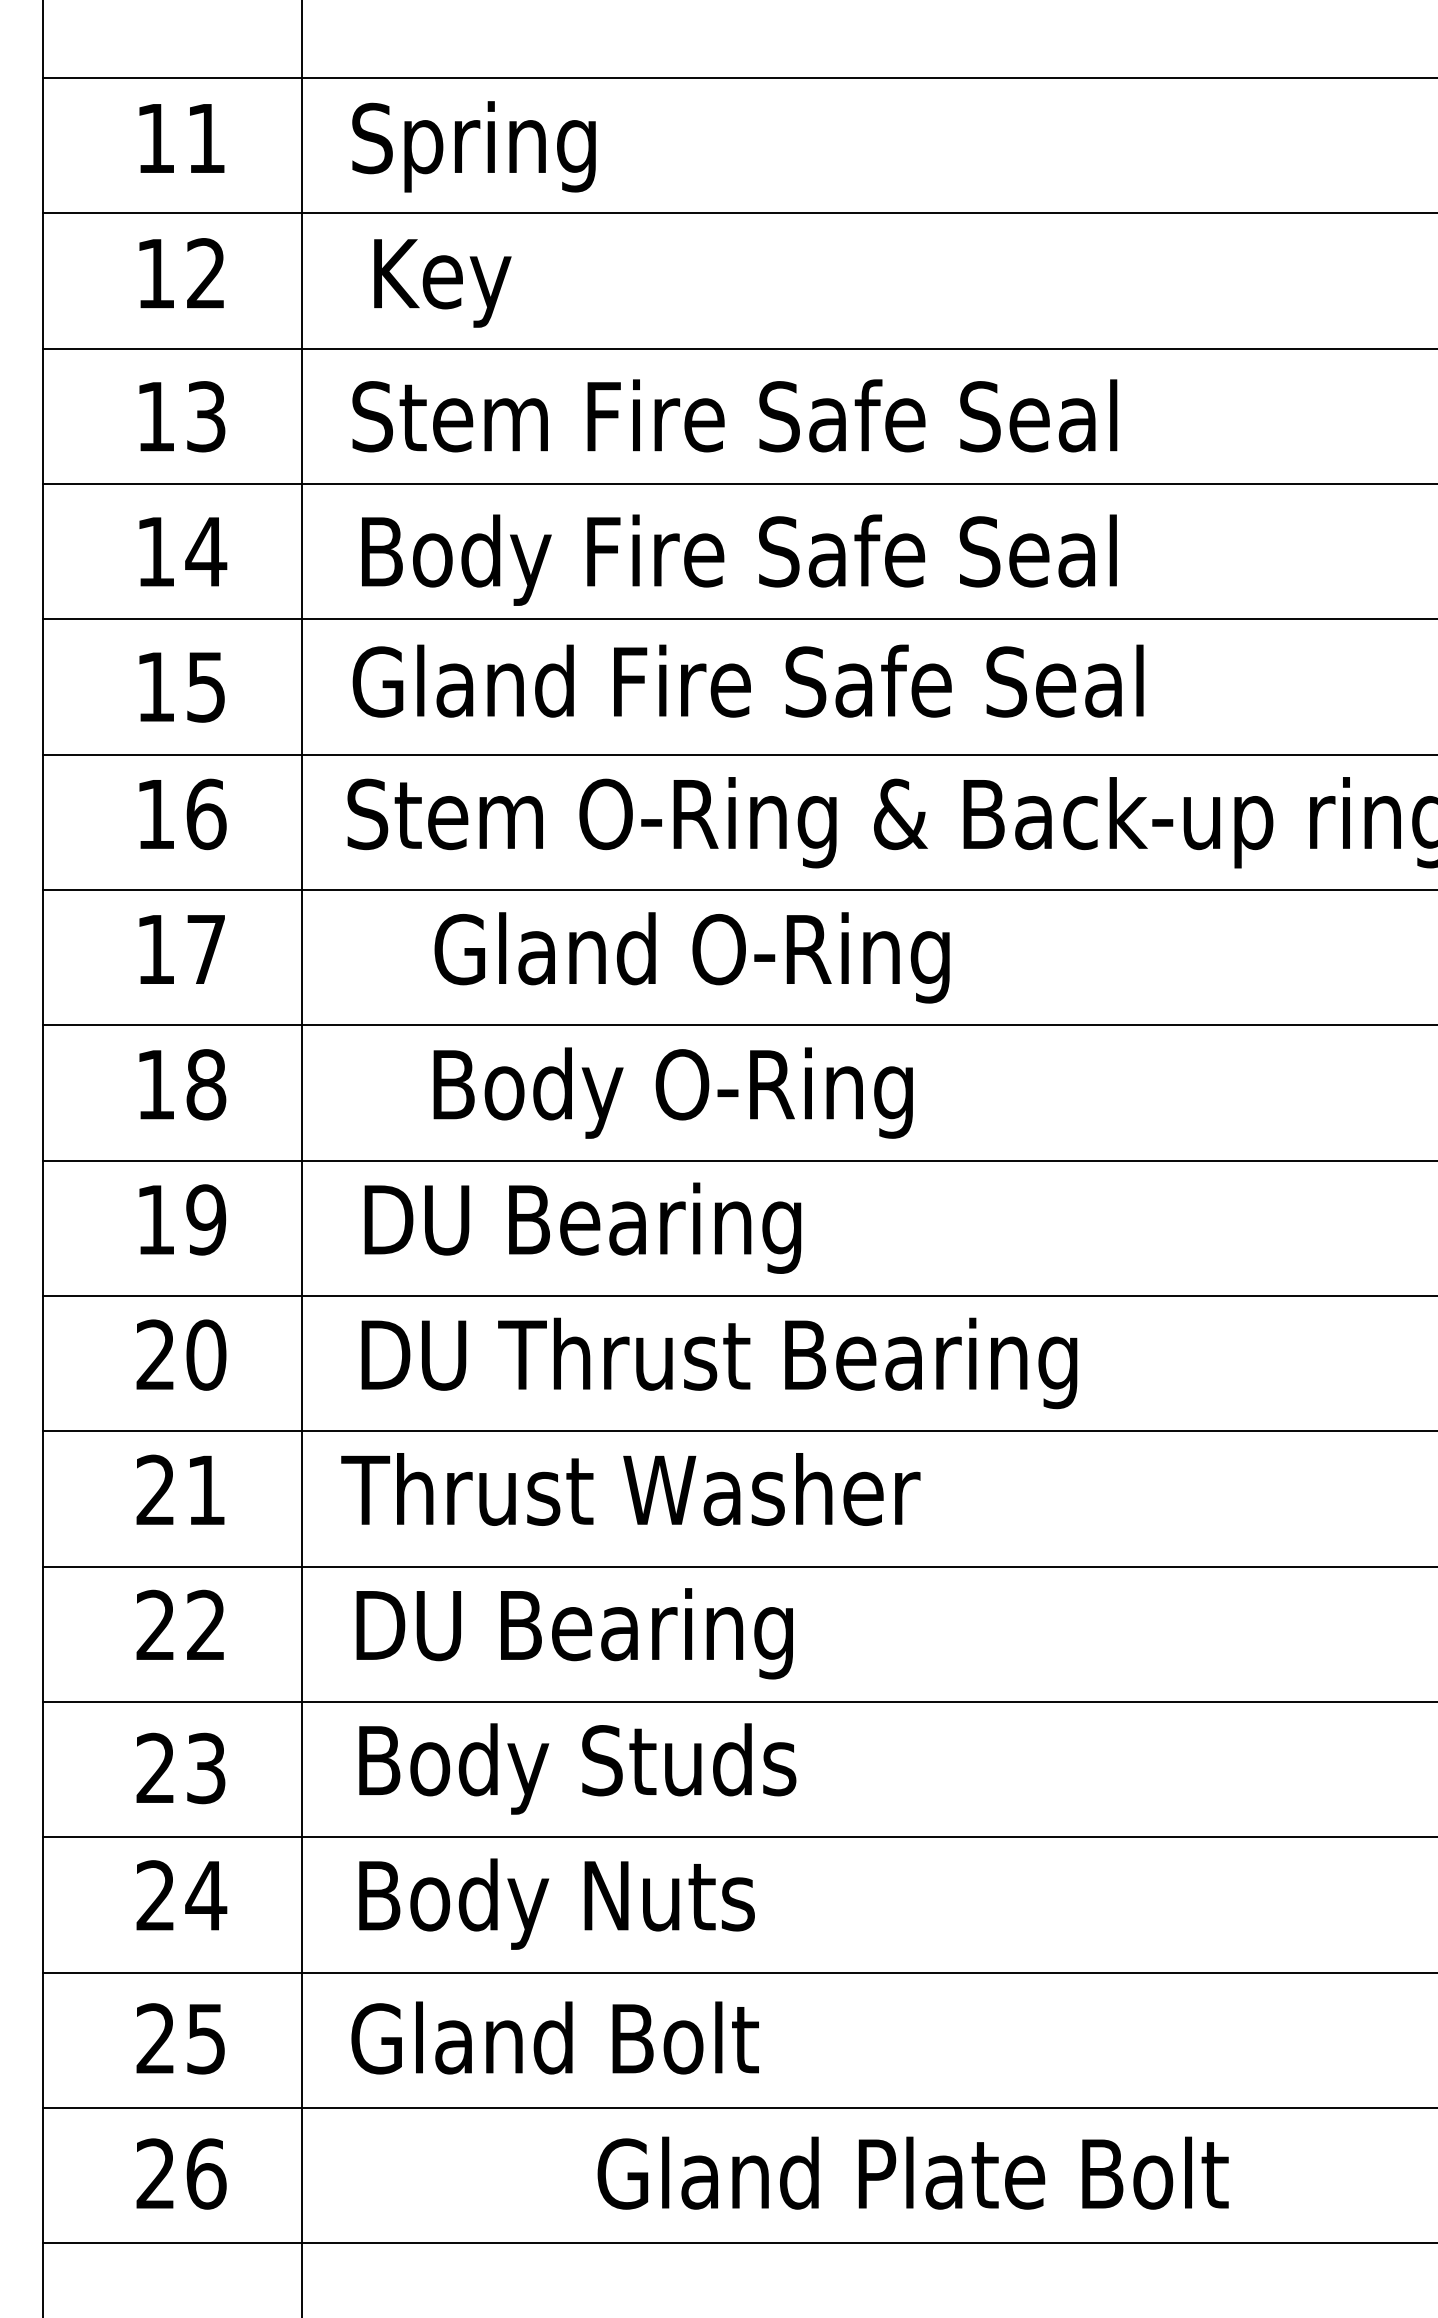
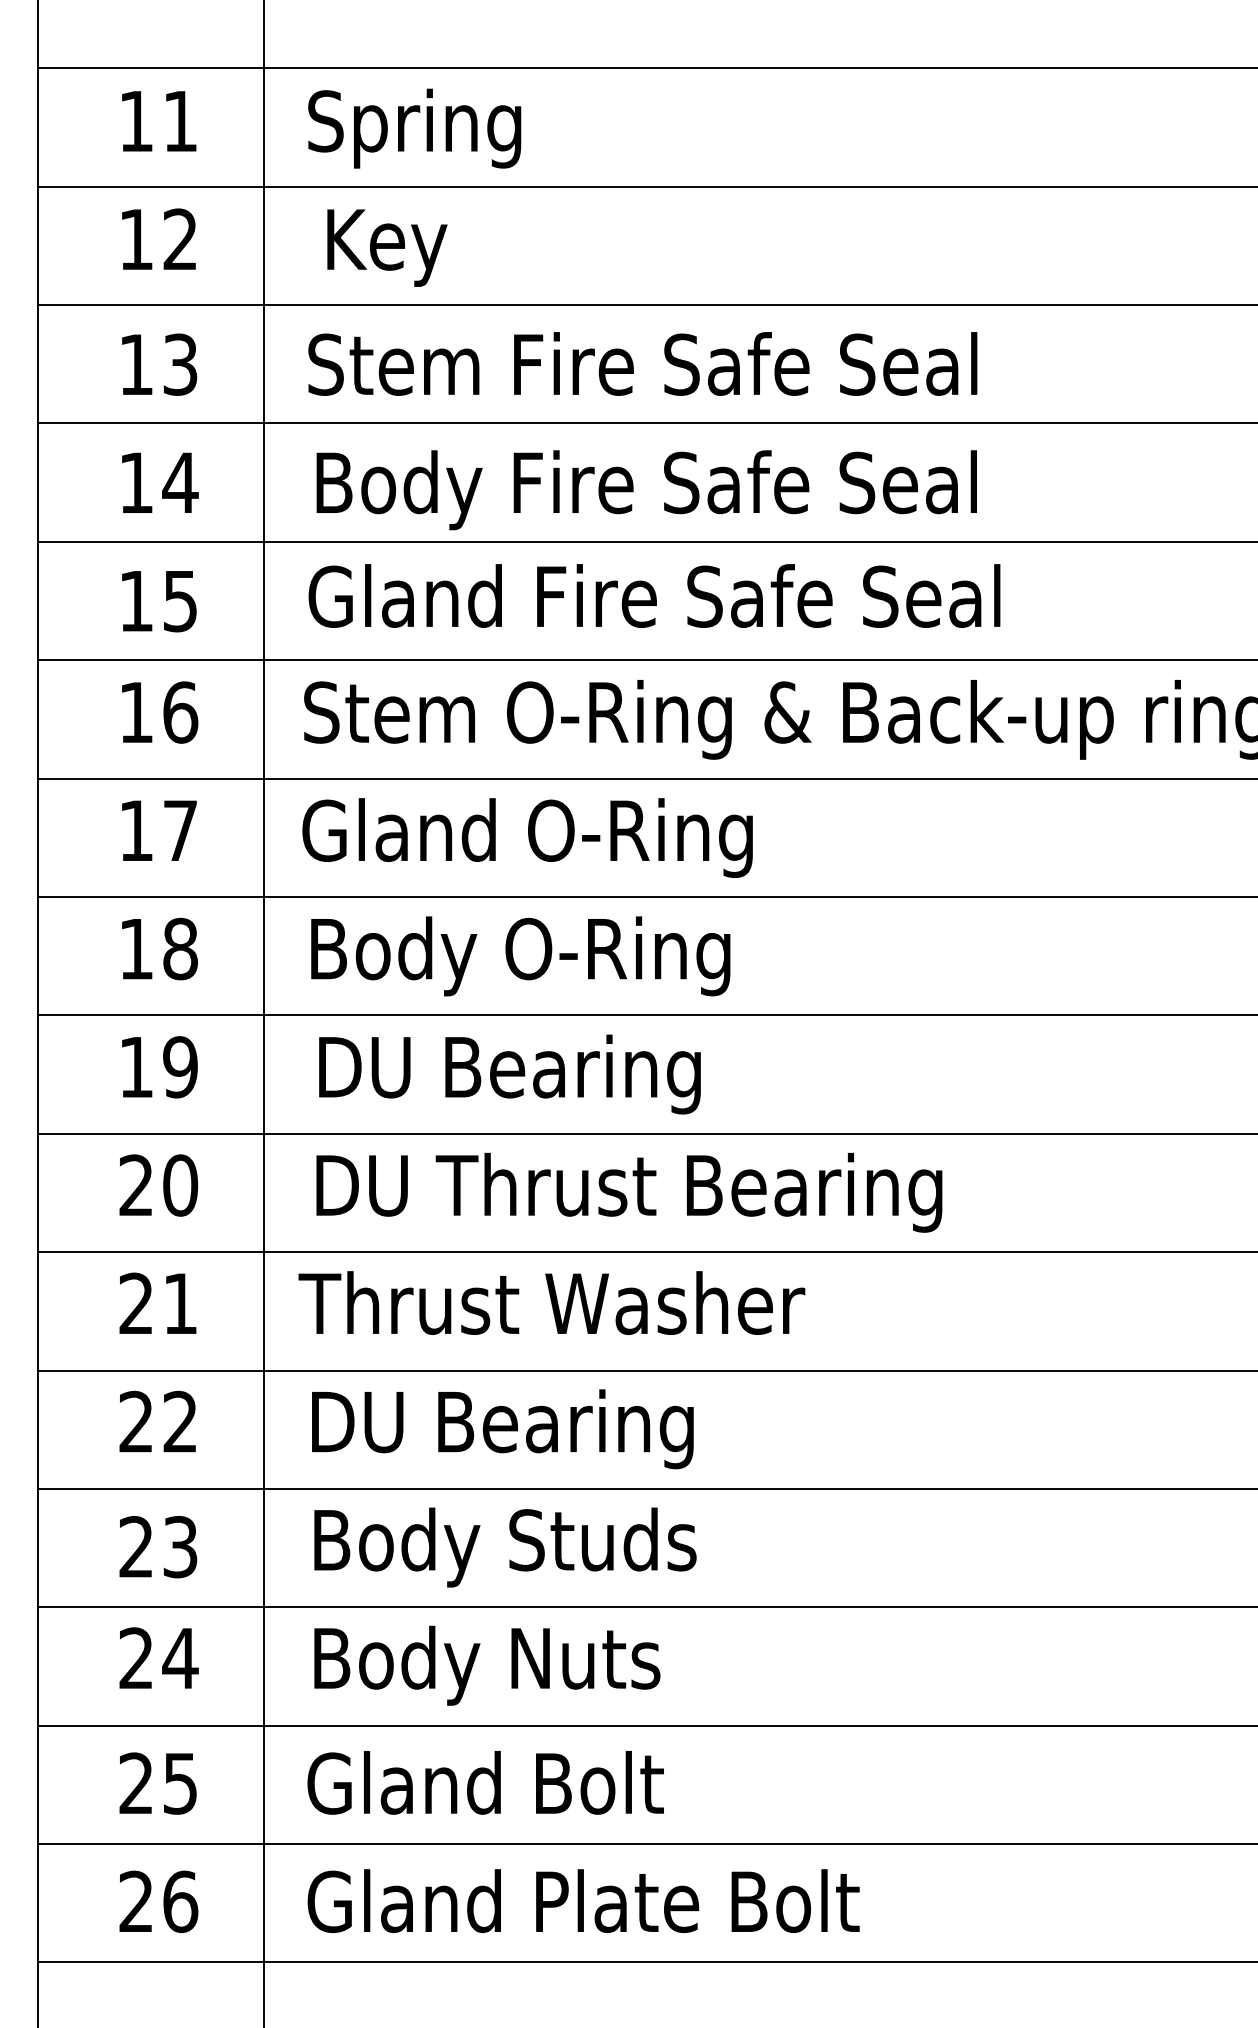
text: (691, 957) -> (527, 837), moved
text: (672, 1092) -> (520, 955), moved
text: (912, 2172) -> (583, 1900), moved

